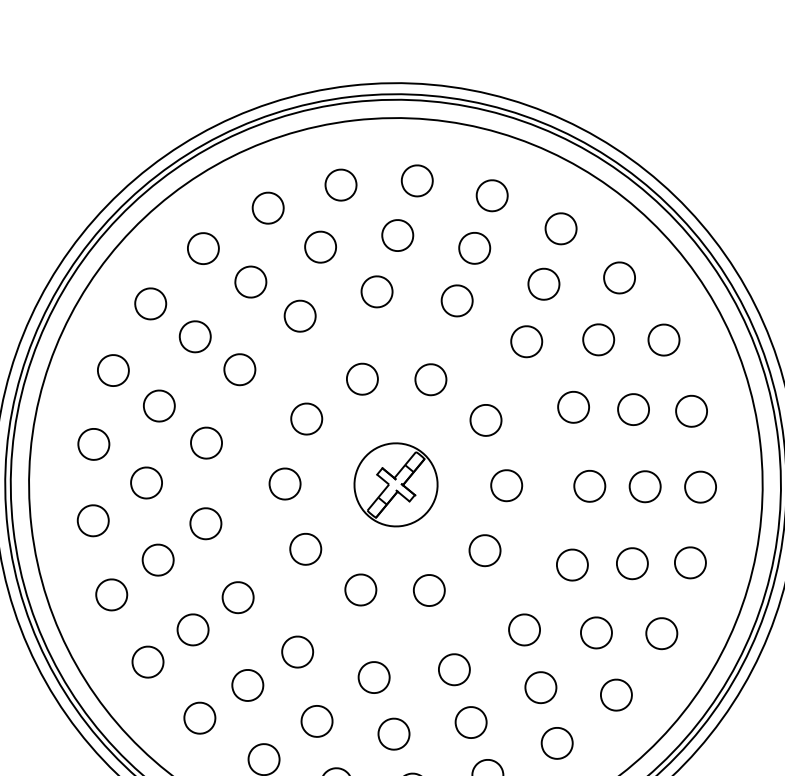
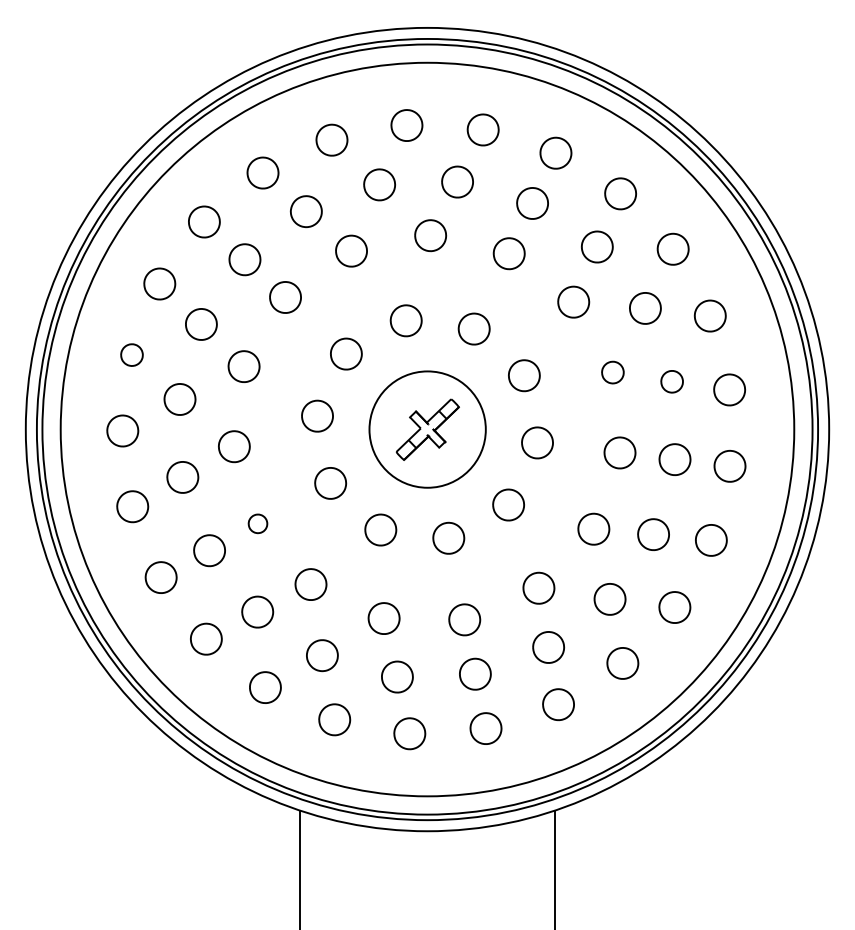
part: (573, 407) -> (612, 372), size x0.7
part: (632, 409) -> (671, 381), size x0.7
part: (93, 443) -> (131, 354), size x0.7
circle: (395, 484) -> (427, 429), size x1.4
part: (237, 597) -> (257, 523), size x0.6

